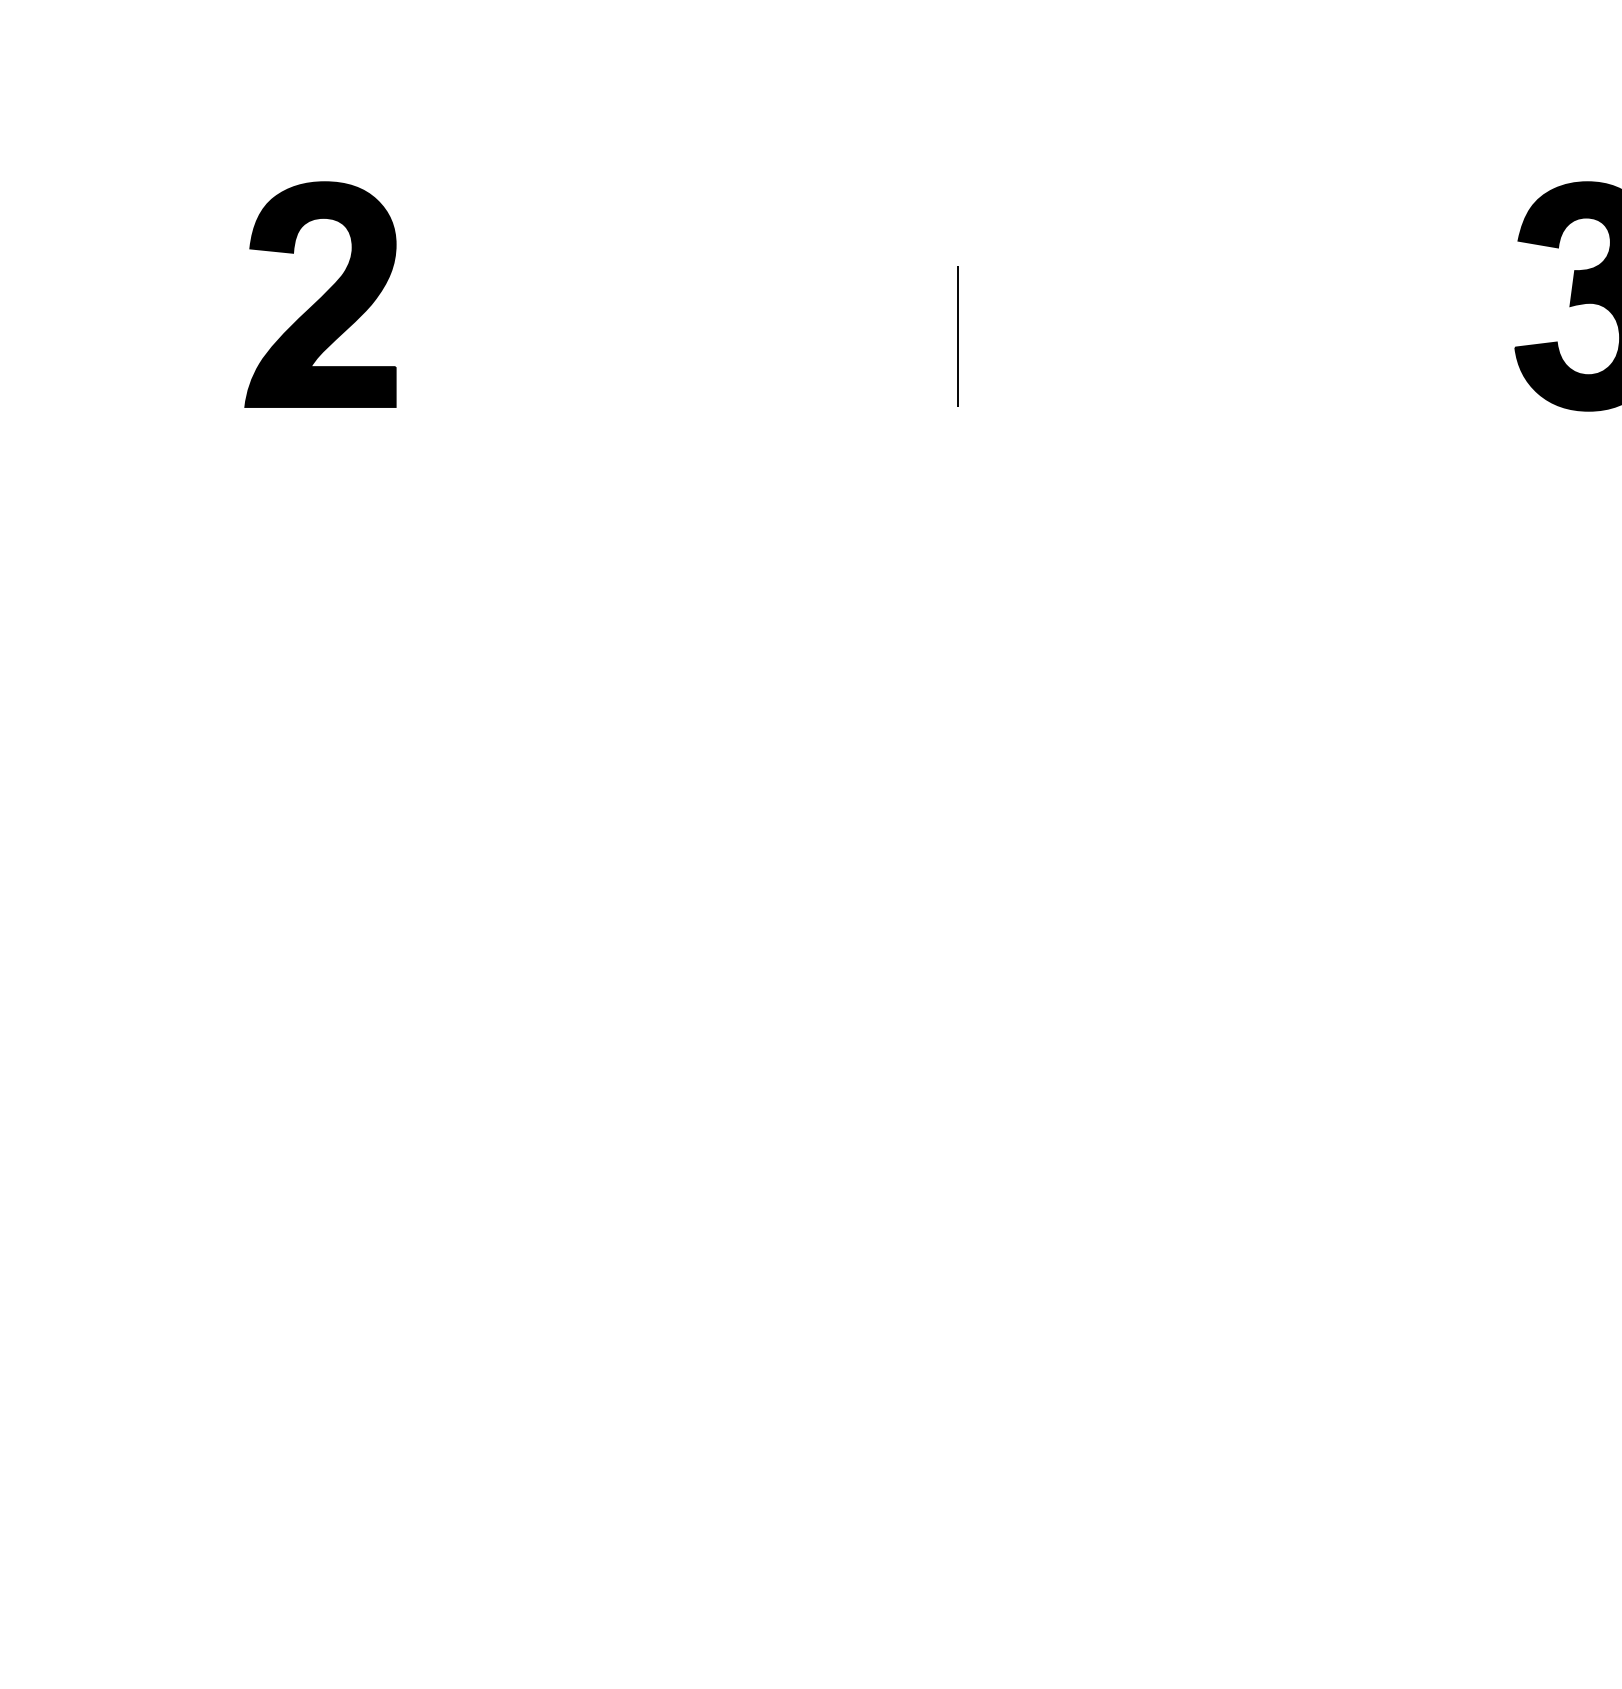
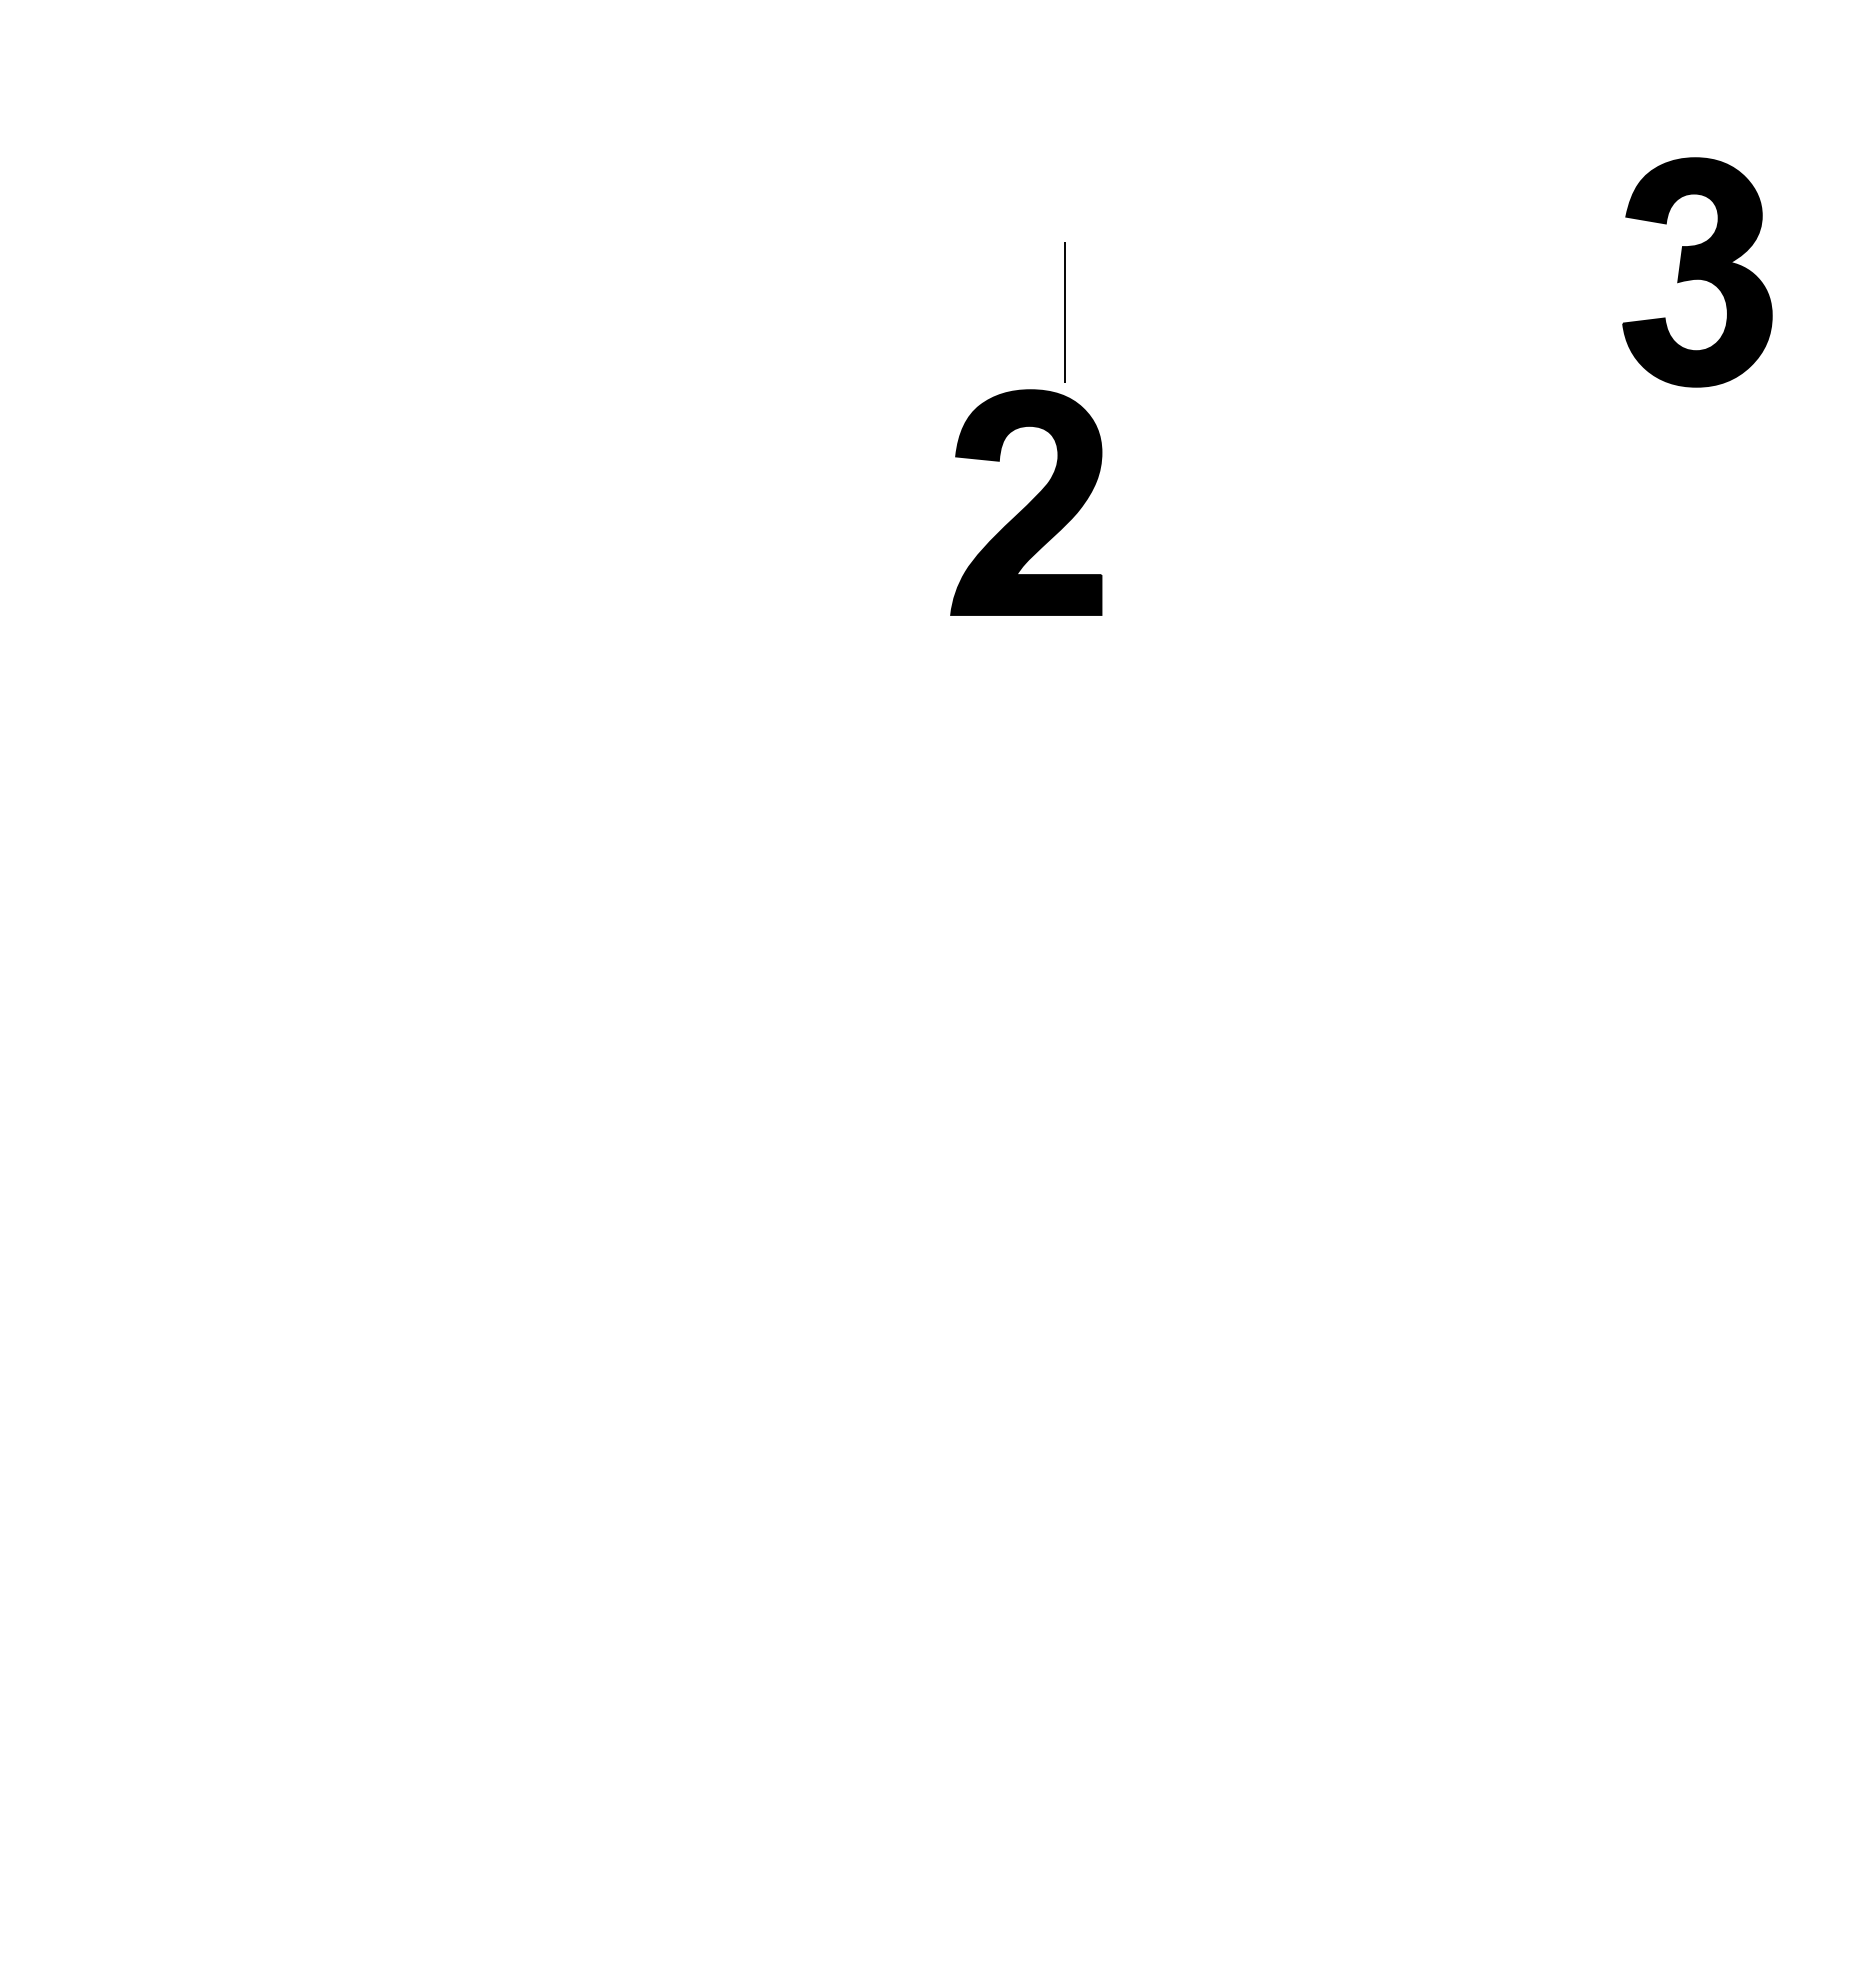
part: (320, 294) -> (1026, 502), moved

